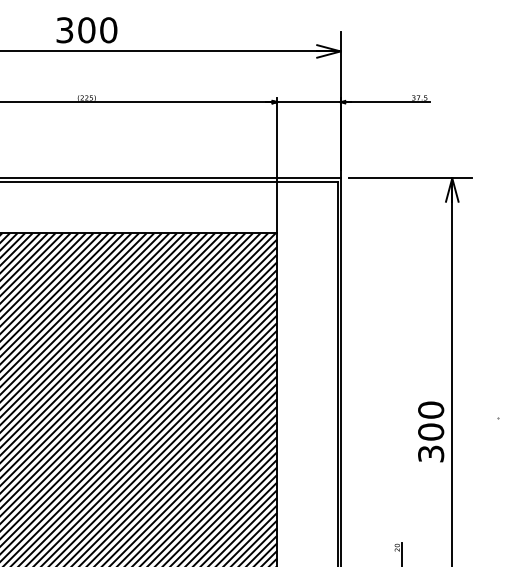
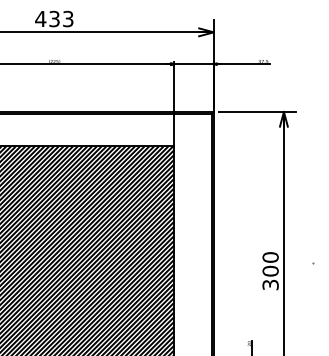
text: (86, 29) -> (54, 18), 300 -> 433

